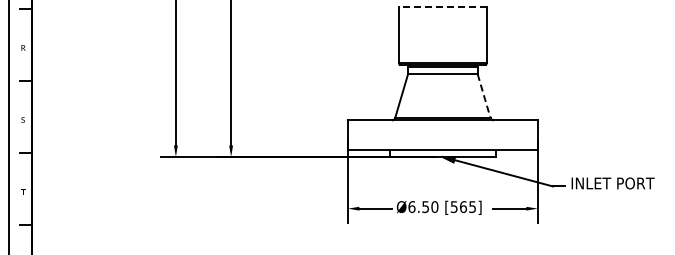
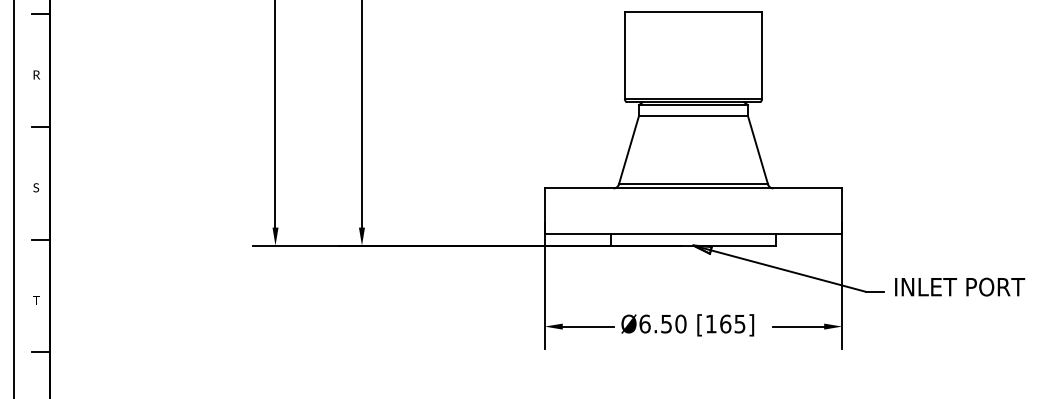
line: (442, 7) -> (692, 11), dashed -> solid
line: (484, 96) -> (758, 150), dashed -> solid
text: (453, 207) -> (710, 324), [565] -> [165]

